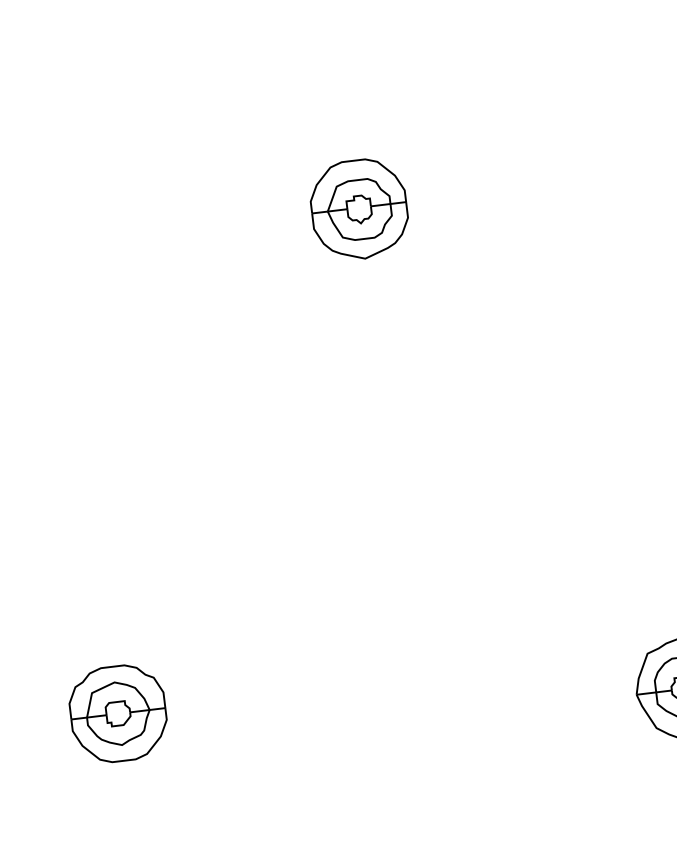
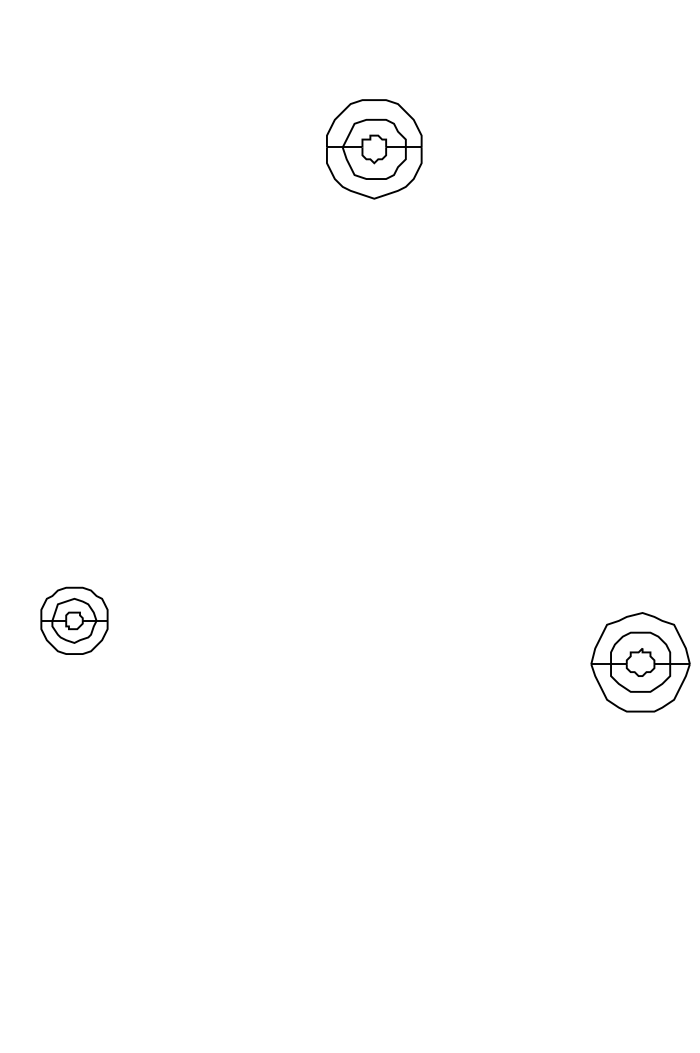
part: (118, 713) -> (74, 620), size x0.7

